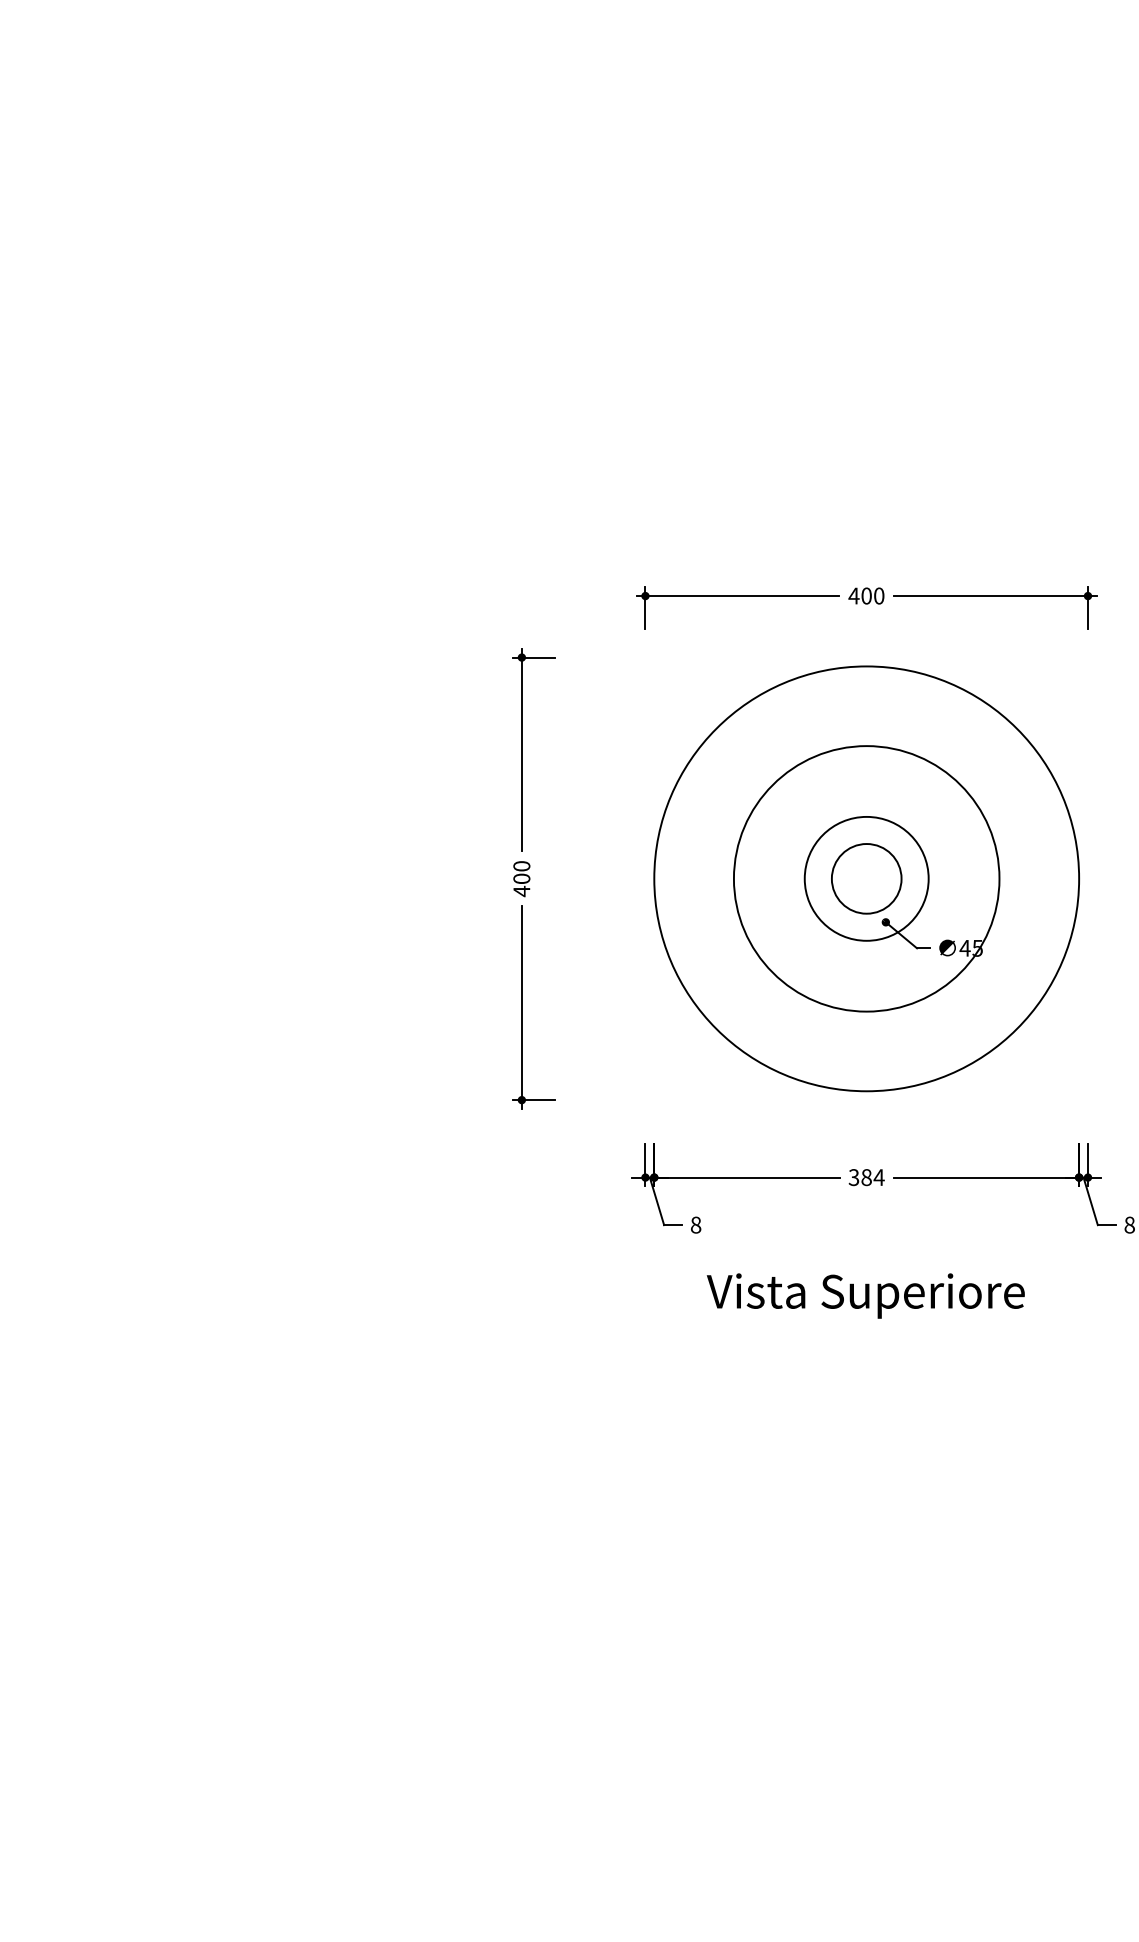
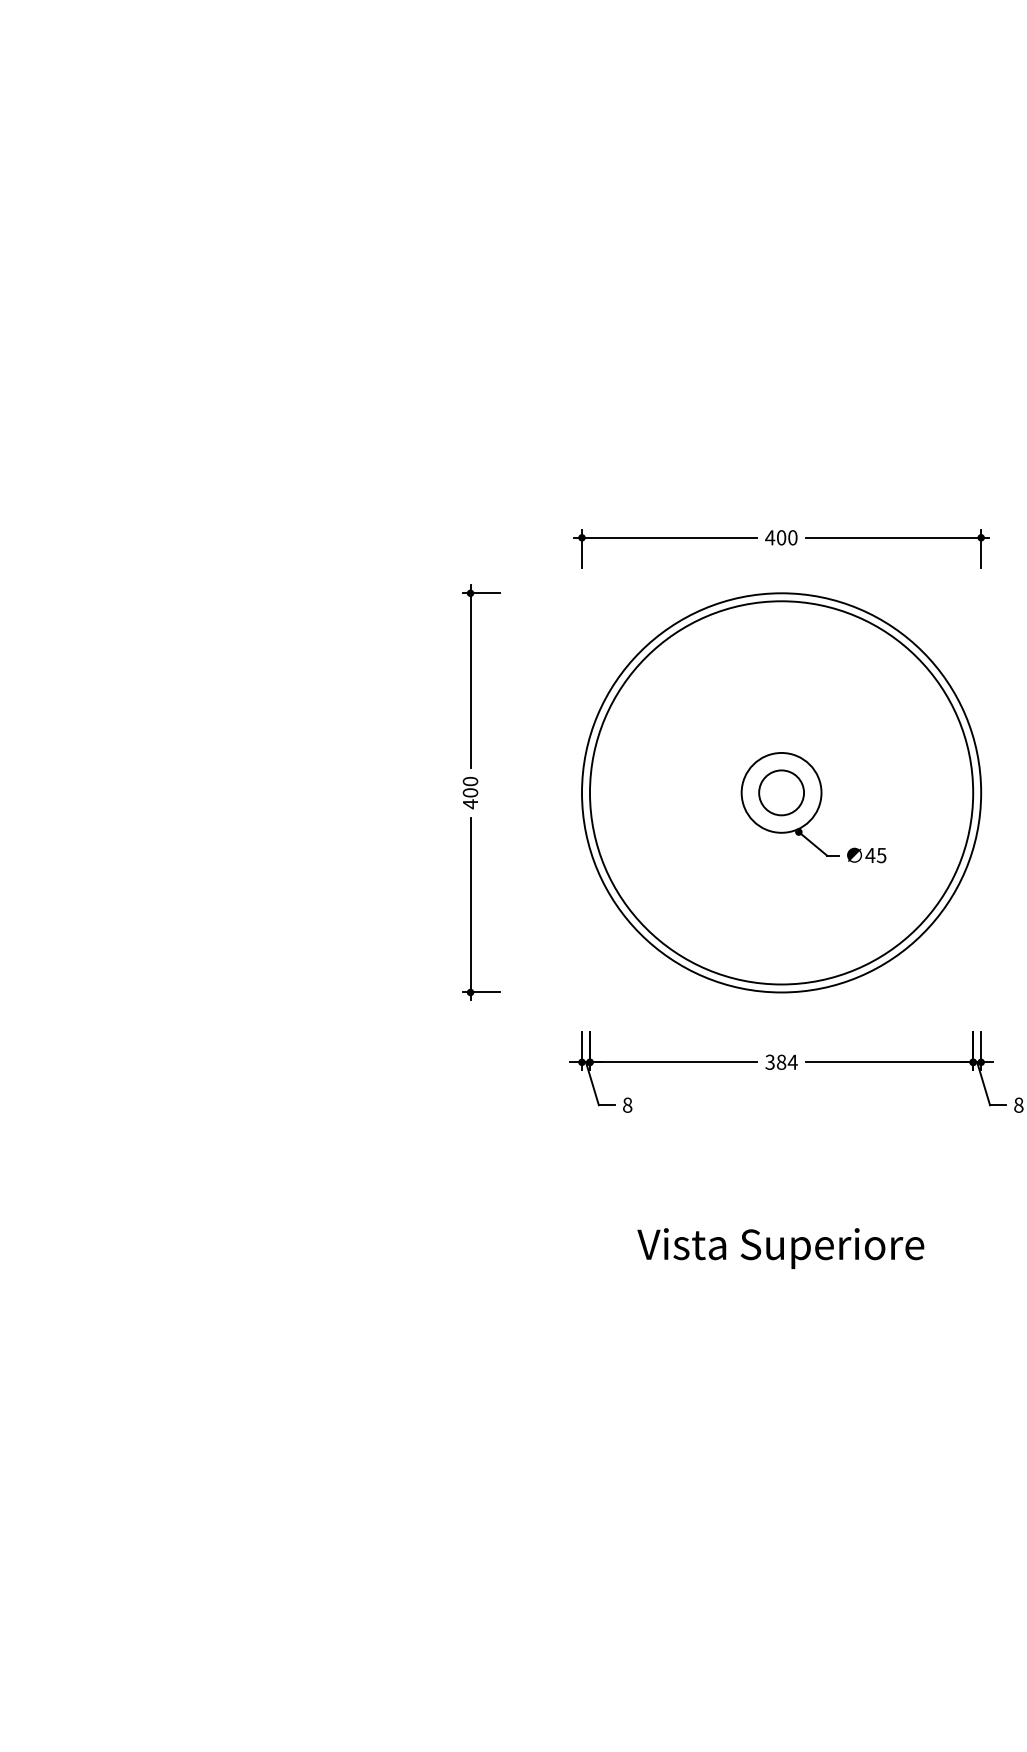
circle: (866, 878) -> (781, 792), size x0.71
circle: (866, 878) -> (781, 792), size x0.71
circle: (866, 878) -> (781, 792), size x1.67
text: (865, 1295) -> (780, 1248), moved

